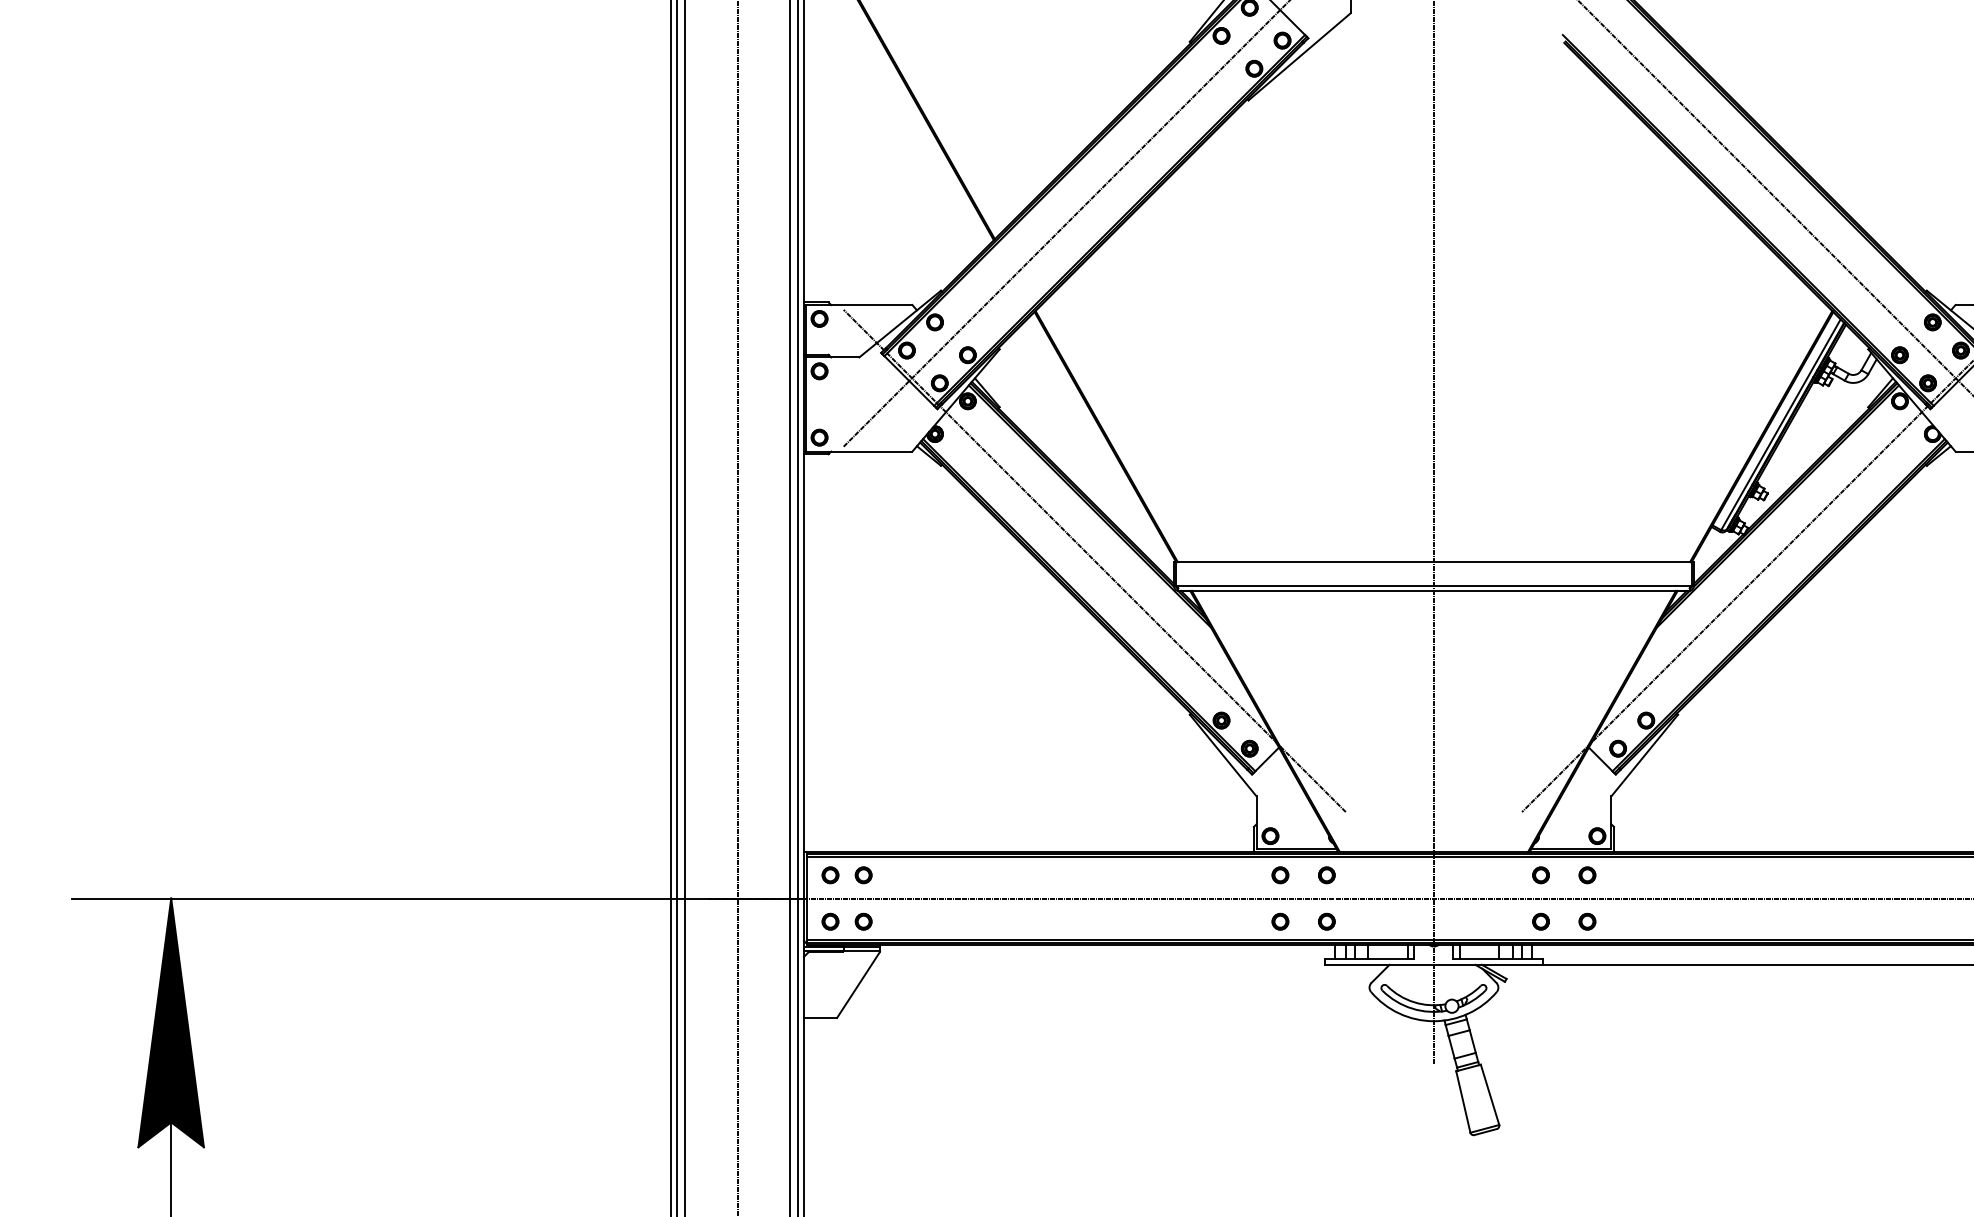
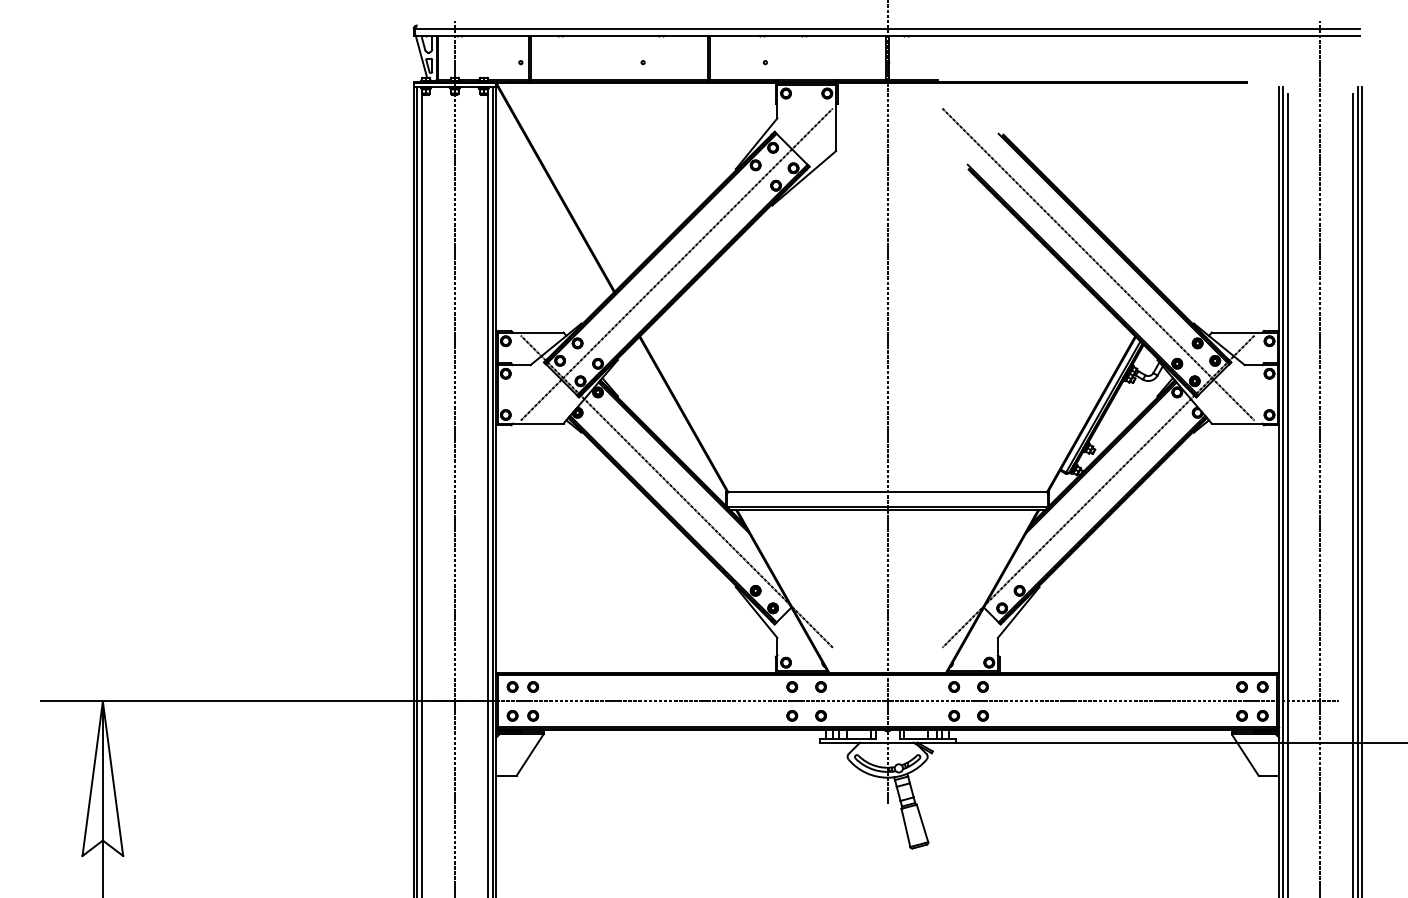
fill: (170, 1022) -> (102, 778), removed

